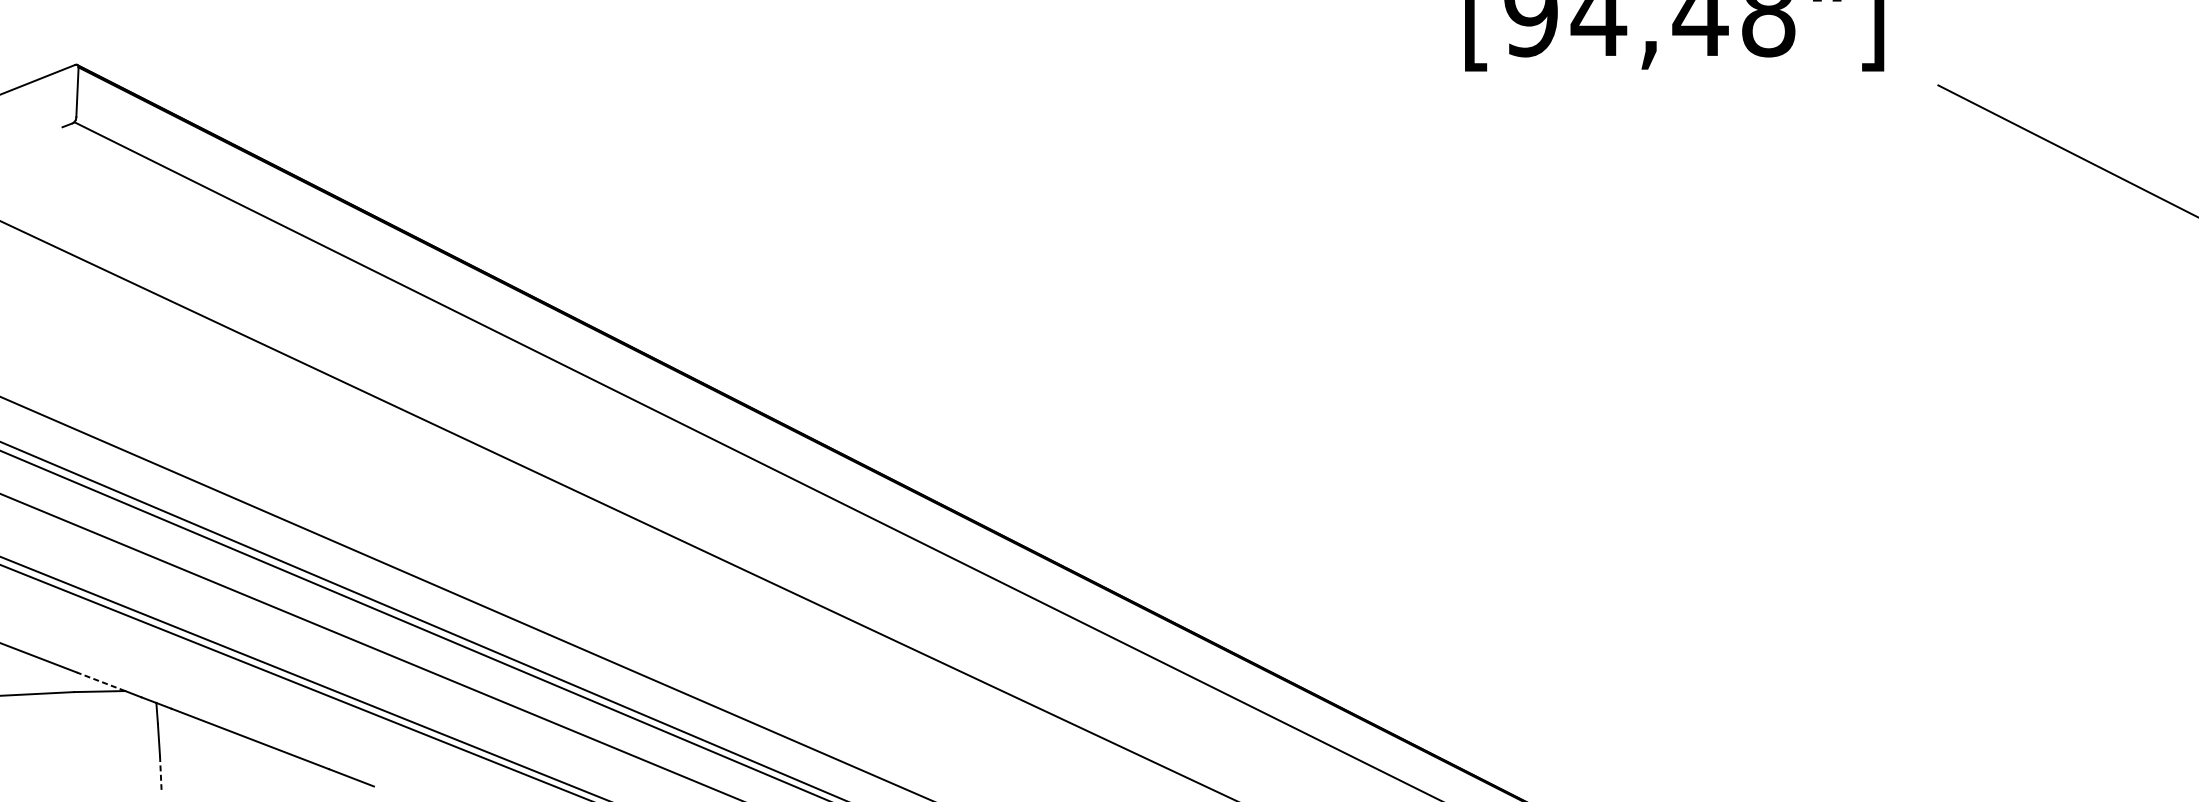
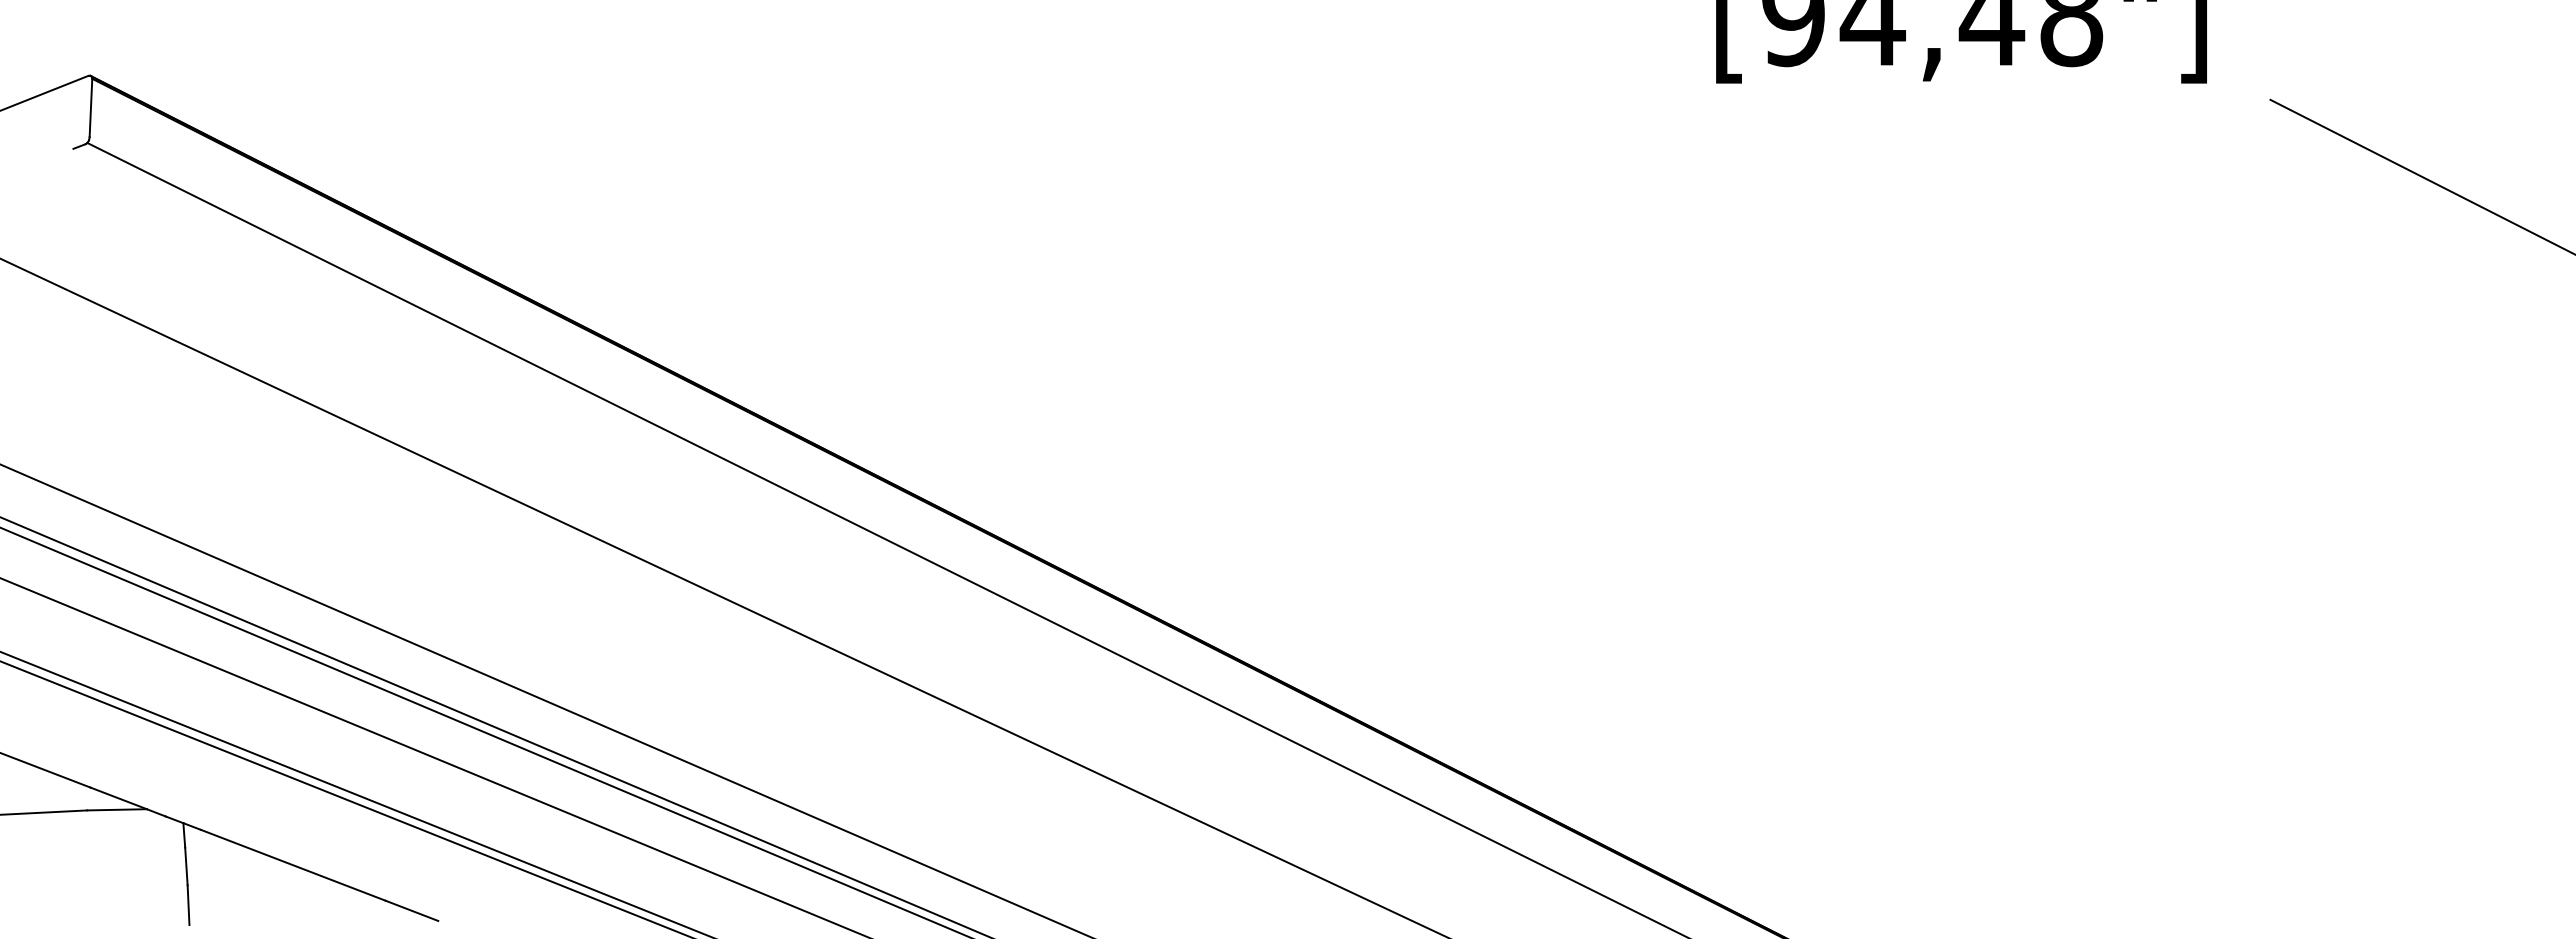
line: (100, 681) -> (118, 798), dashed -> solid
line: (160, 773) -> (188, 905), dashed -> solid

